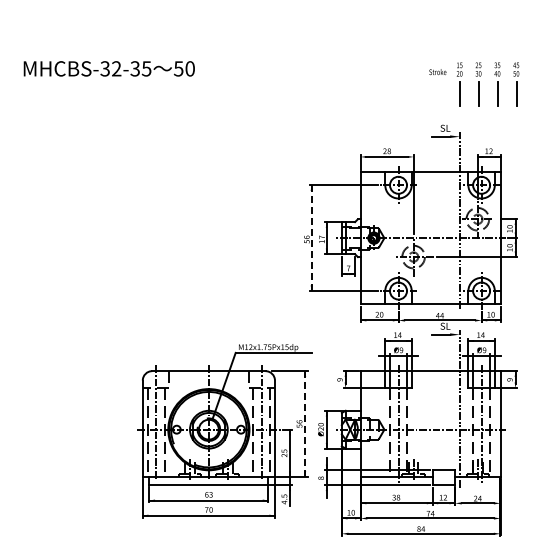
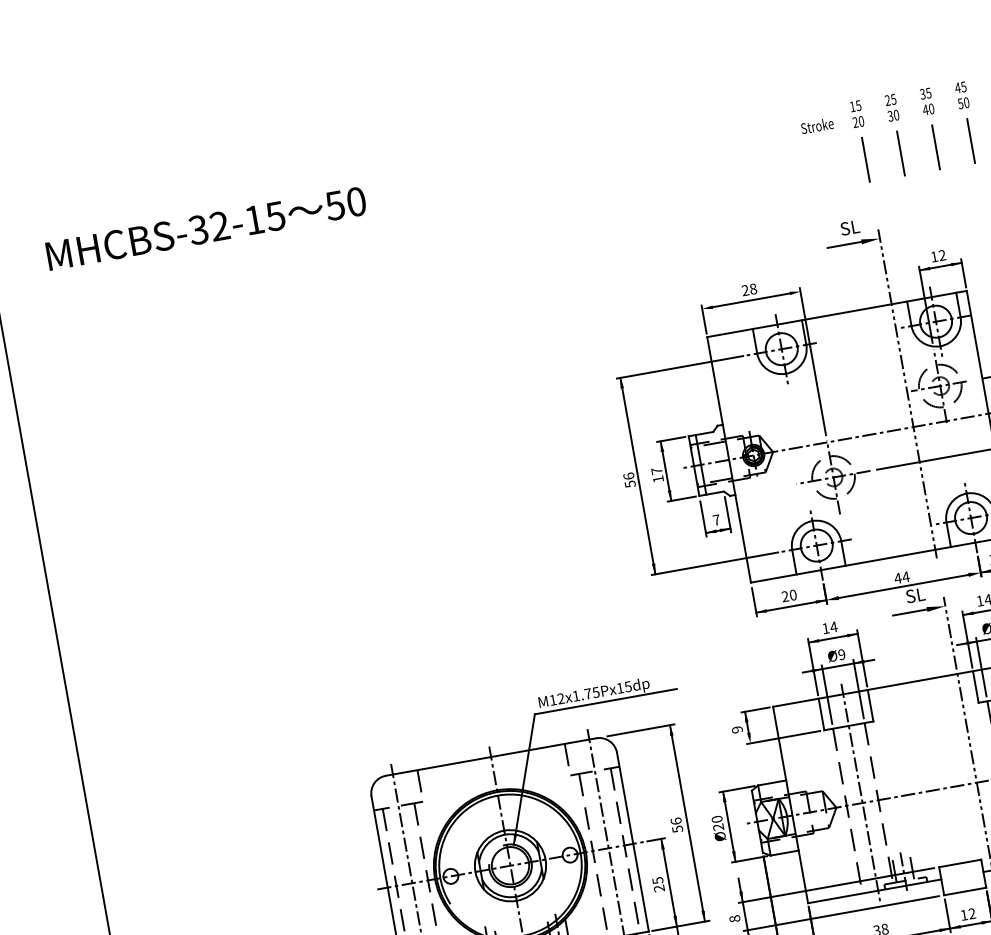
text: (134, 68) -> (252, 219), MHCBS-32-35 -> MHCBS-32-15
line: (311, 238) -> (637, 476), dashed -> solid
line: (305, 424) -> (688, 824), dashed -> solid

